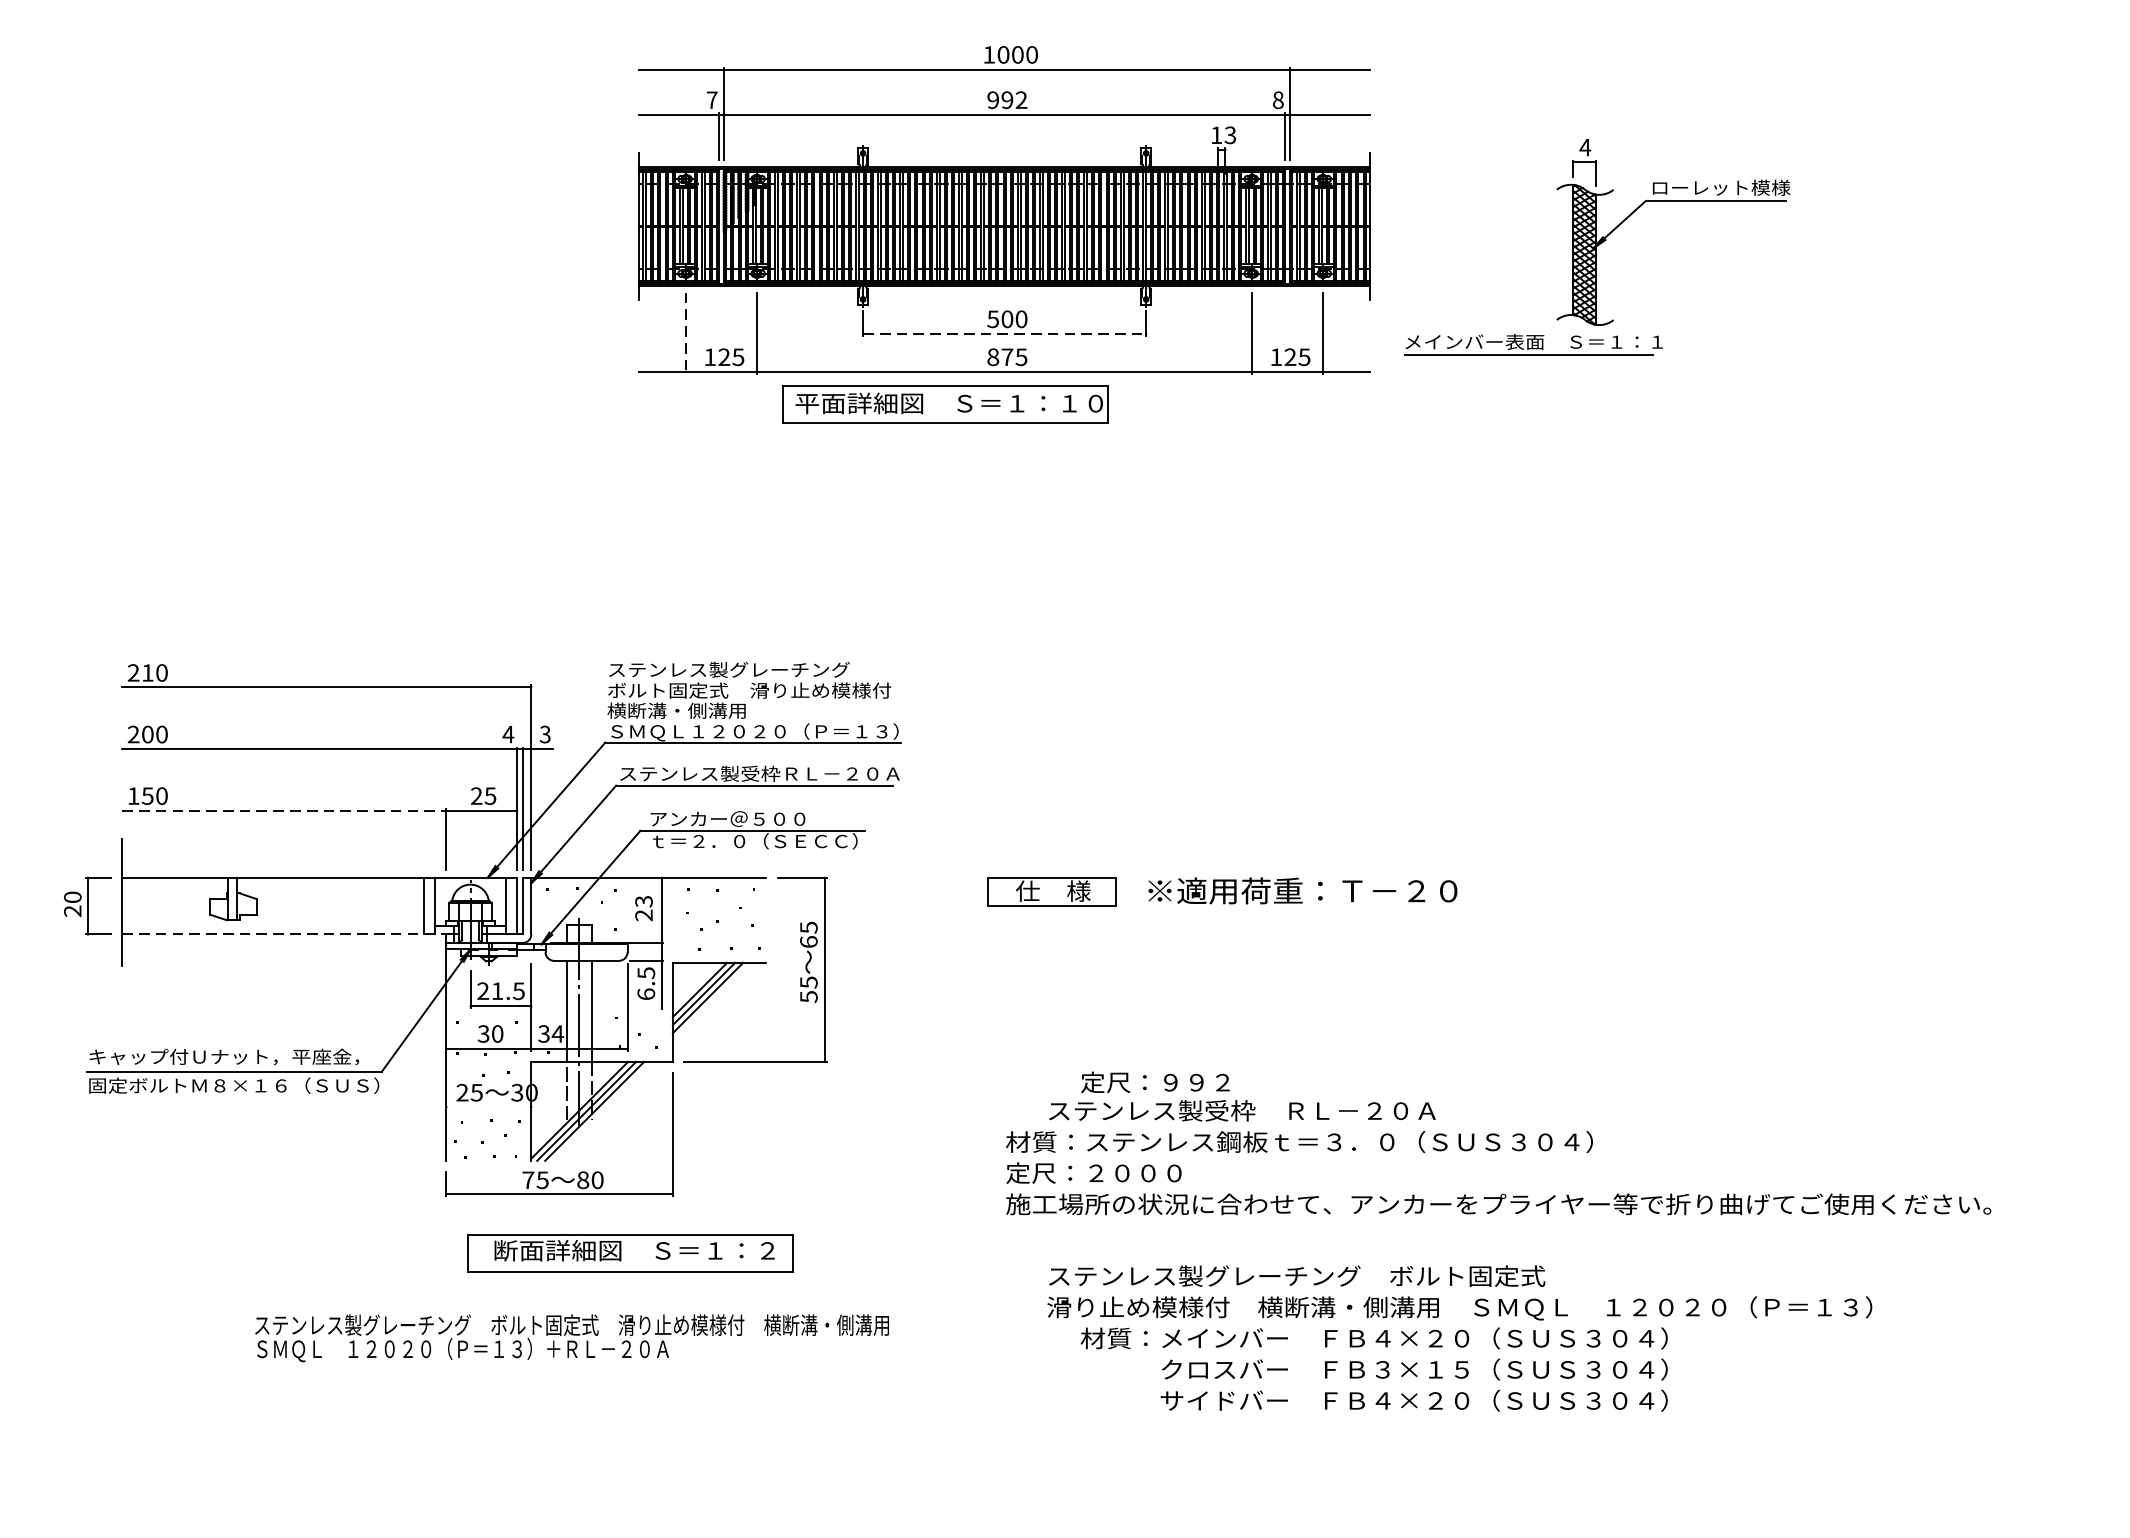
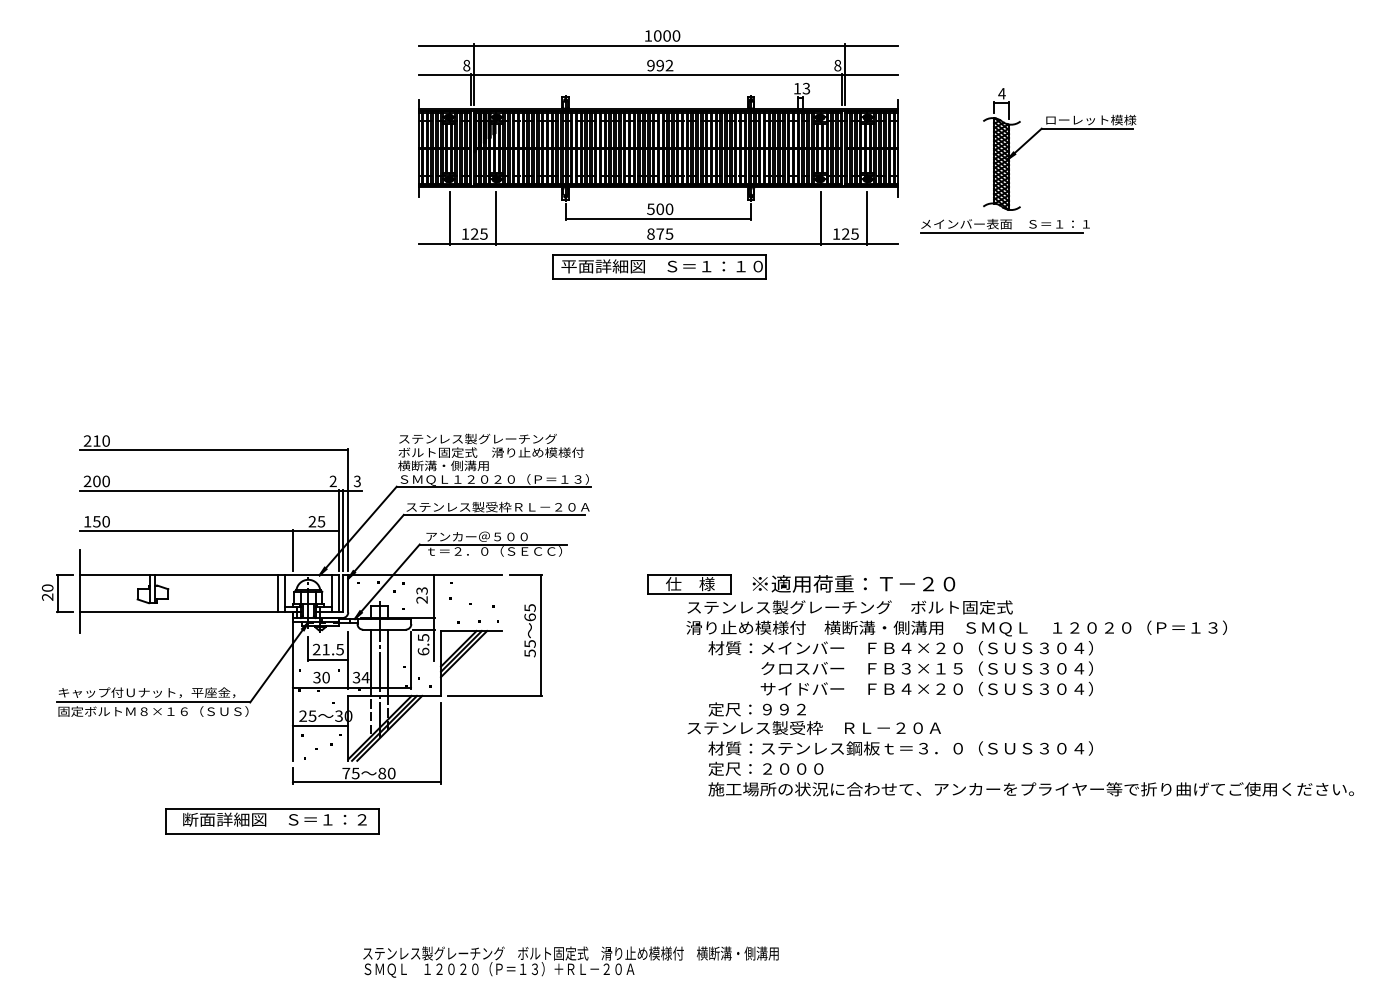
text: (711, 99) -> (466, 65), 7 -> 8
part: (1673, 202) -> (1059, 129), moved
line: (685, 333) -> (449, 218), dashed -> solid
line: (1004, 333) -> (658, 218), dashed -> solid
part: (945, 403) -> (659, 266), moved
text: (508, 734) -> (333, 481), 4 -> 2
line: (284, 810) -> (186, 531), dashed -> solid
line: (292, 934) -> (191, 612), dashed -> solid
line: (489, 1106) -> (320, 725), added
text: (1497, 1172) -> (1030, 768), moved
part: (630, 1253) -> (272, 821), moved
text: (571, 1337) -> (570, 961), moved
text: (1459, 1338) -> (956, 648), moved

